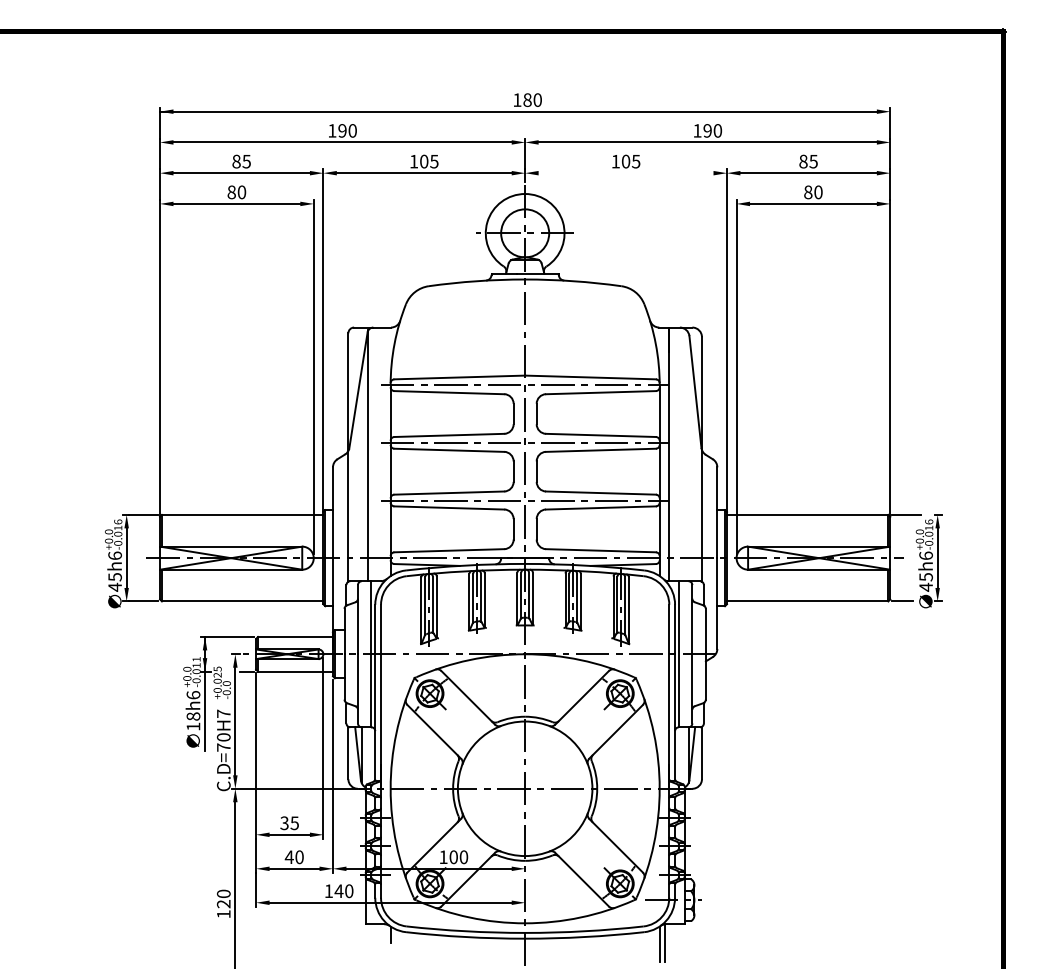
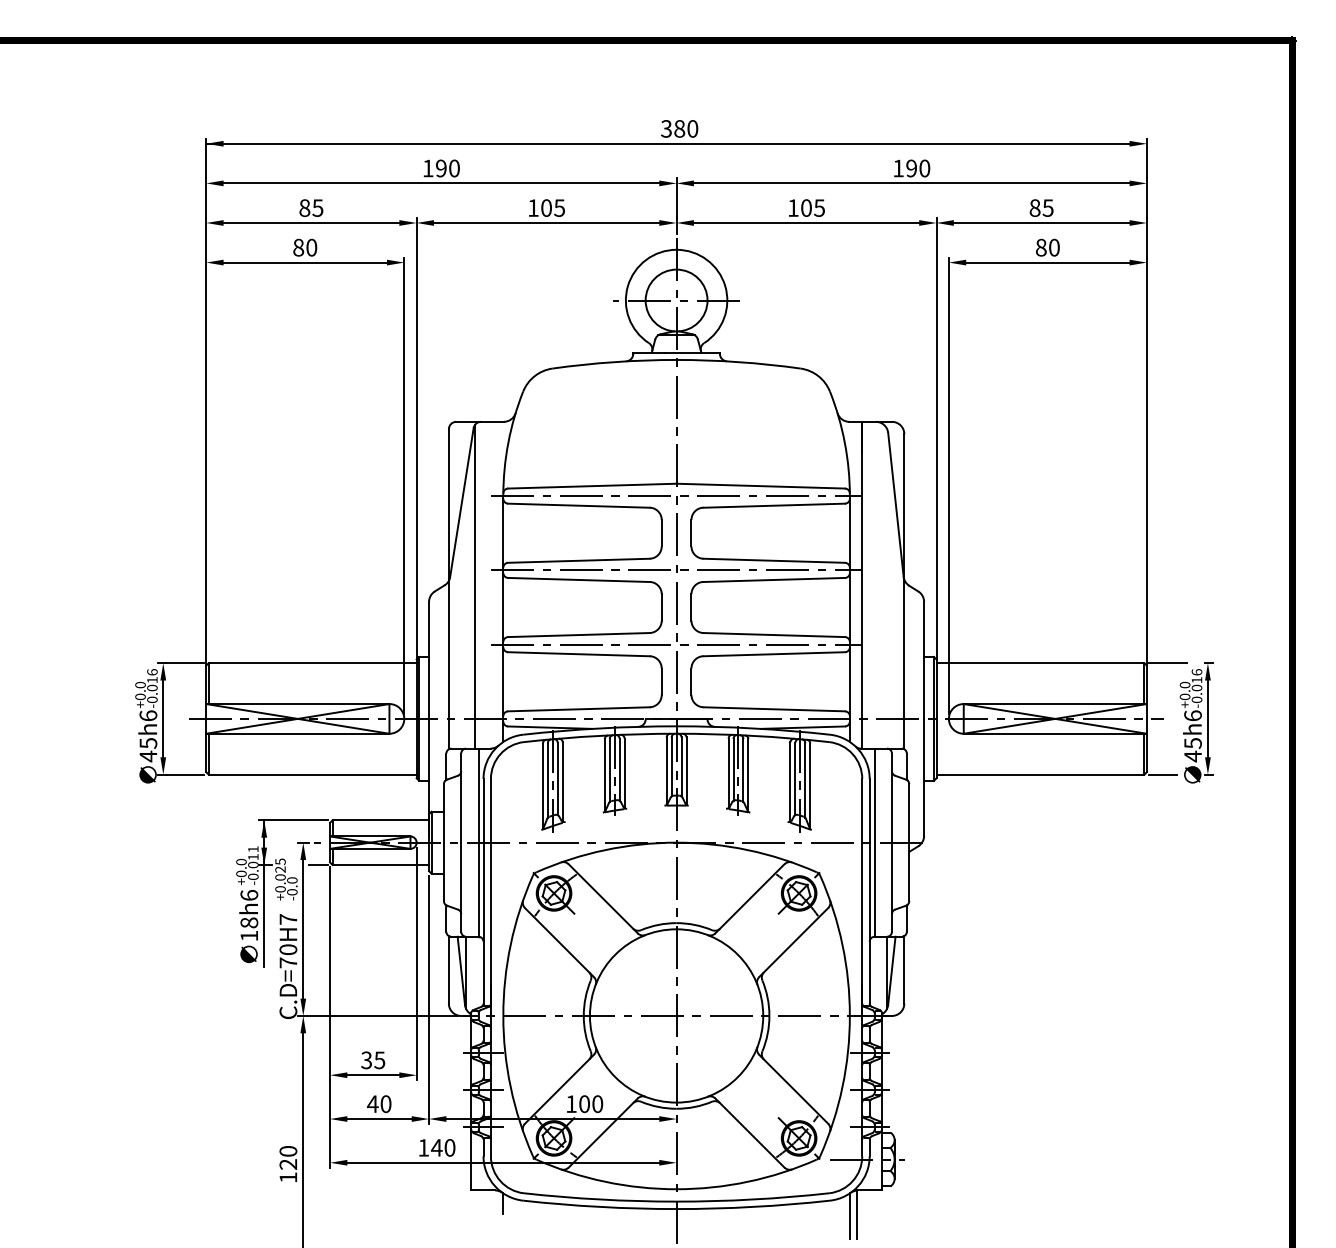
text: (517, 100) -> (666, 129), 180 -> 380
line: (625, 173) -> (805, 223), added

